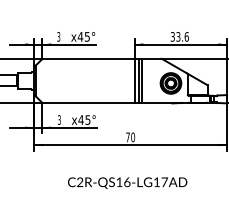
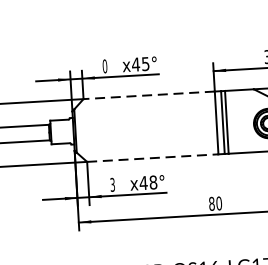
text: (58, 36) -> (104, 65), 3 -> 0
line: (88, 58) -> (149, 94), solid -> dashed
line: (89, 102) -> (154, 157), solid -> dashed
text: (87, 119) -> (152, 181), x45° -> x48°
text: (127, 137) -> (211, 204), 70 -> 80

